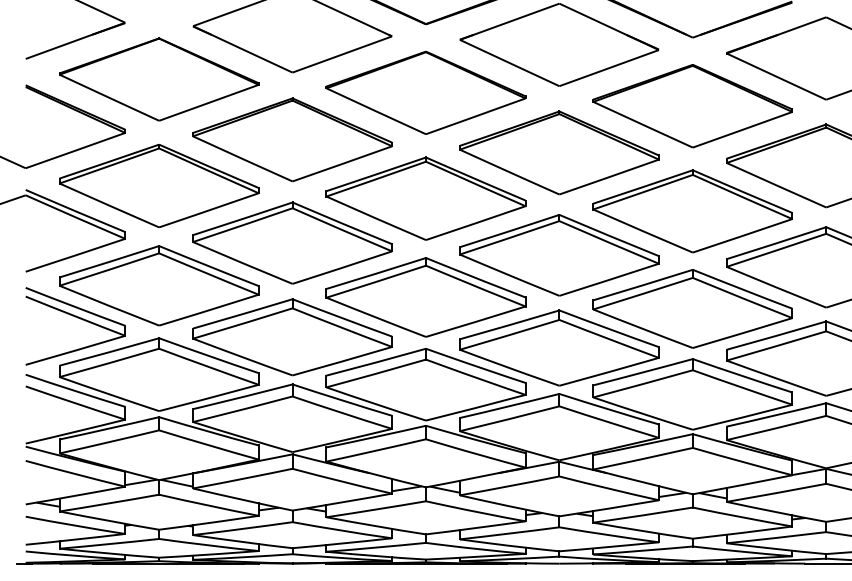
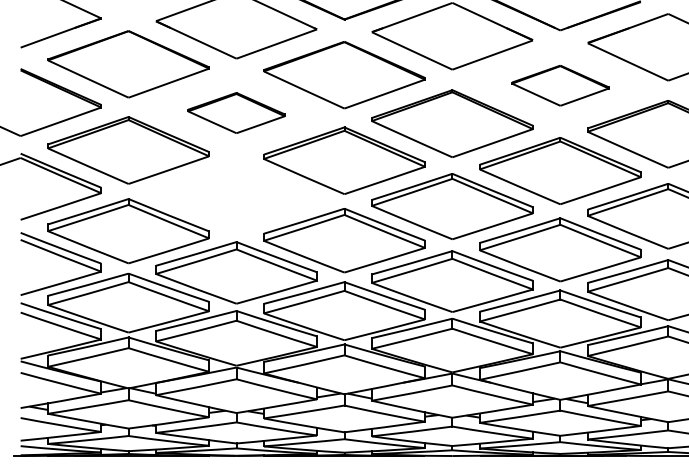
part: (692, 105) -> (560, 85), size x0.6
part: (292, 139) -> (236, 112), size x0.6
part: (292, 242) -> (236, 196), removed

